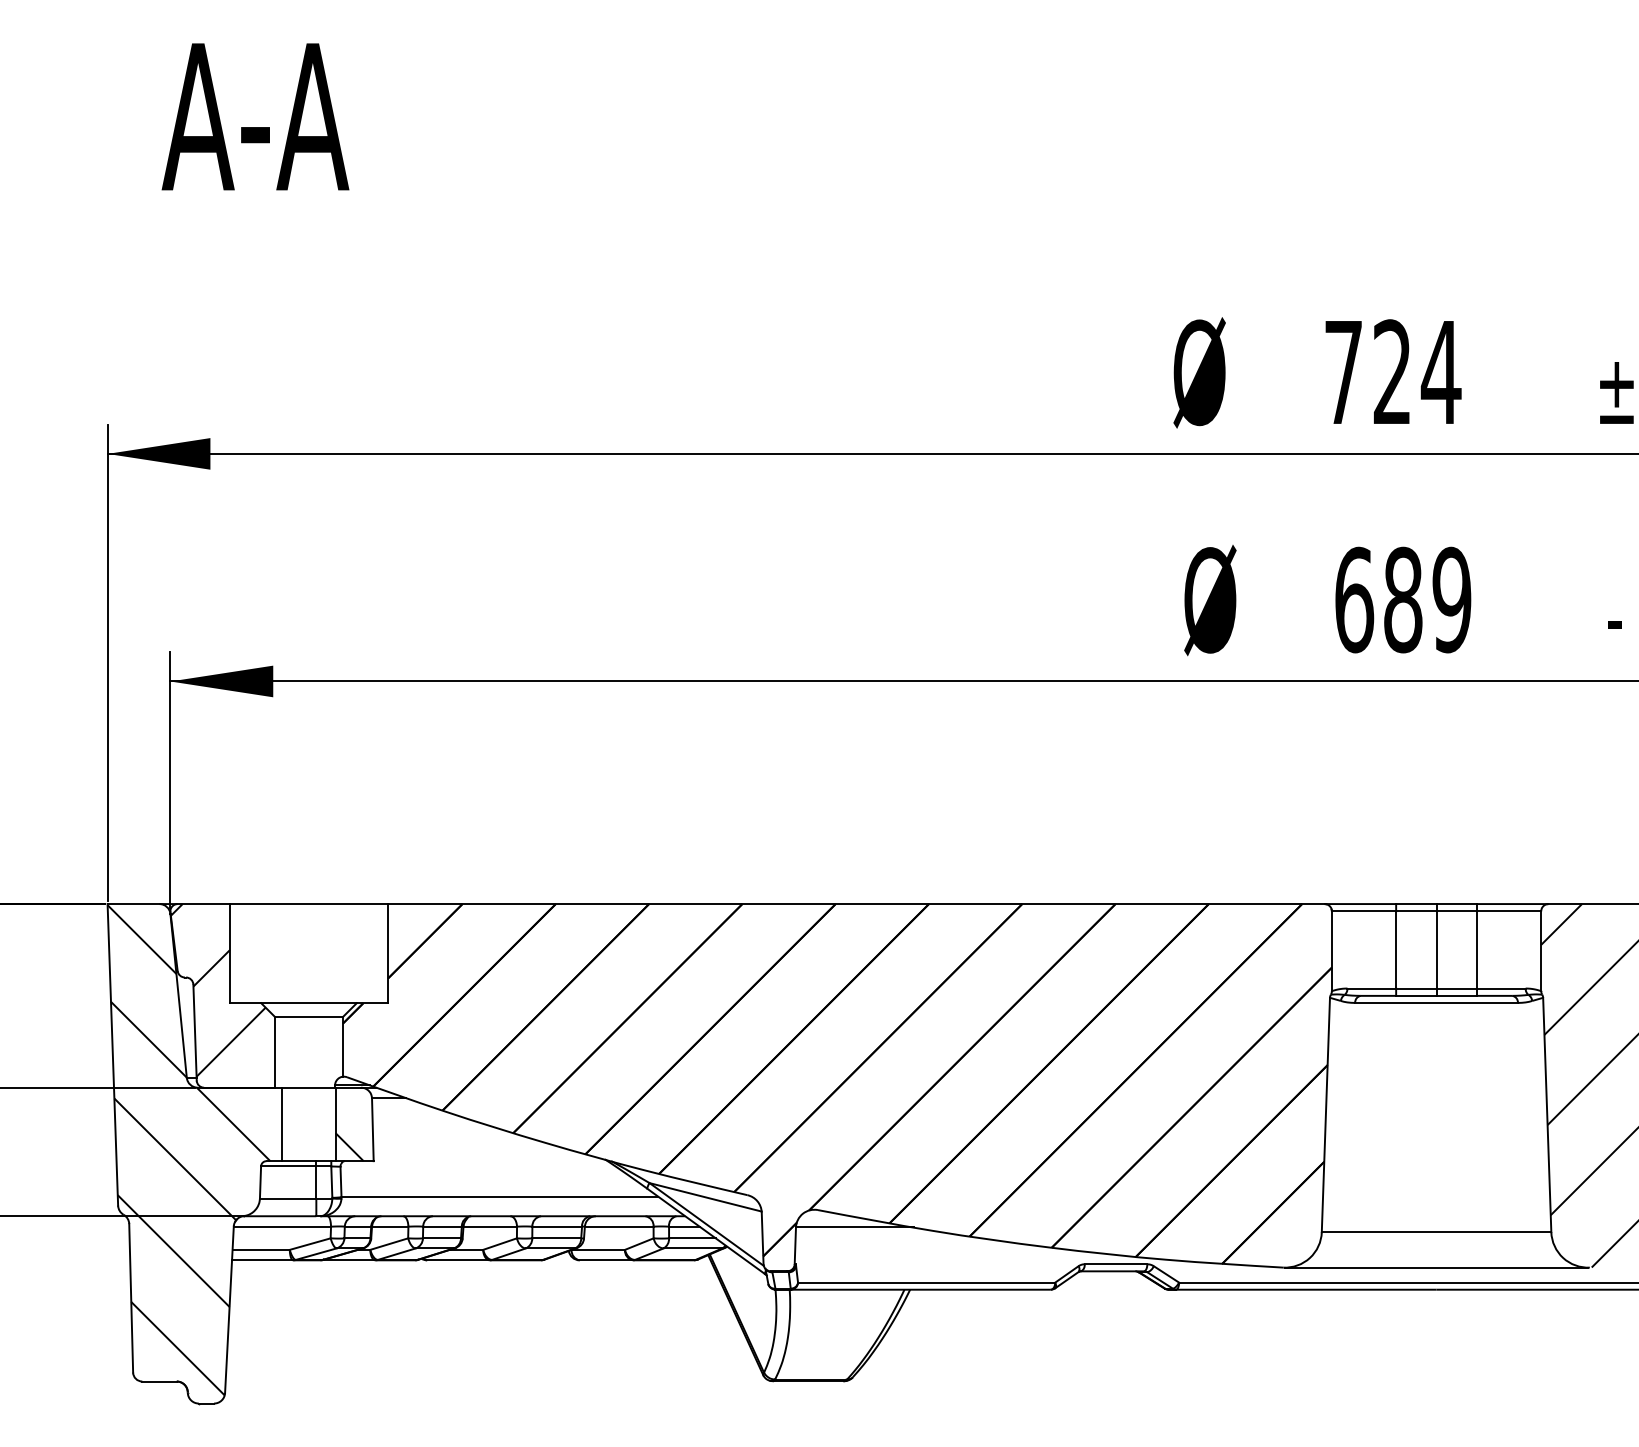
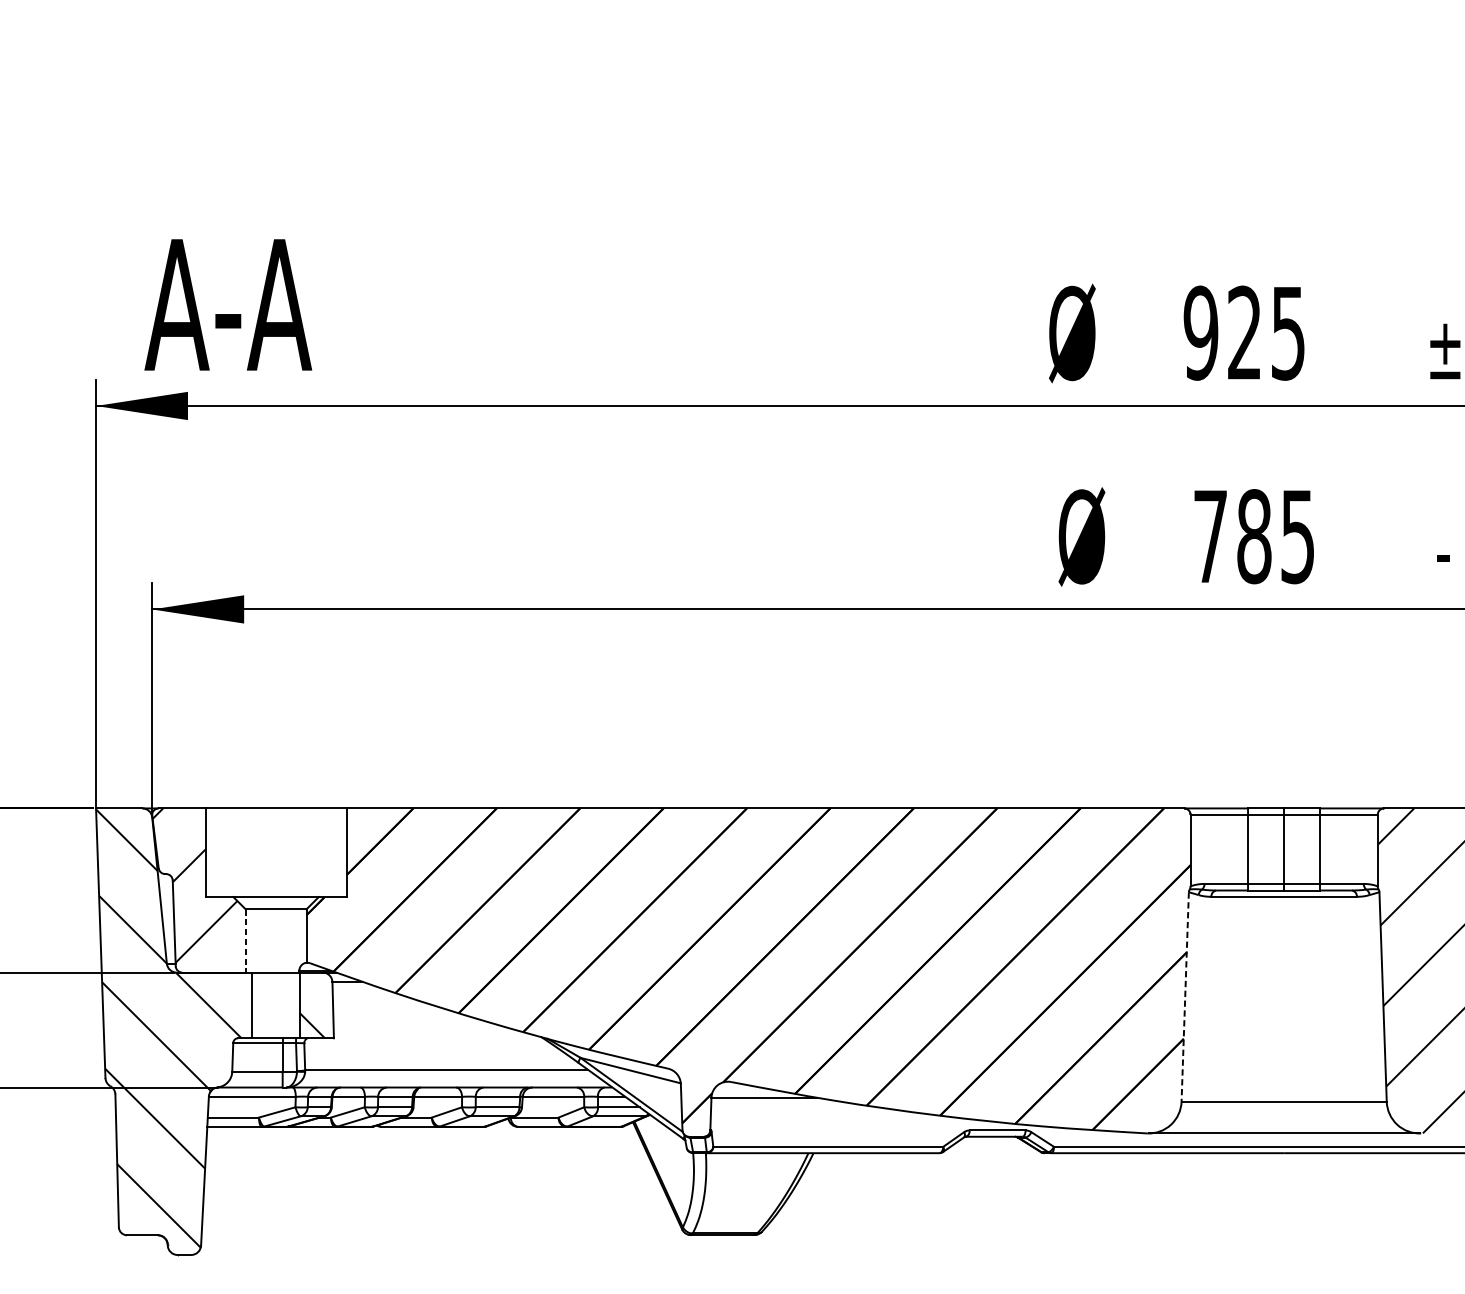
text: (255, 116) -> (228, 304), moved
text: (1392, 372) -> (1244, 333), 724 -> 925
text: (1403, 599) -> (1254, 536), 689 -> 785
line: (275, 1052) -> (246, 941), solid -> dashed
line: (1325, 1115) -> (1184, 997), solid -> dashed

